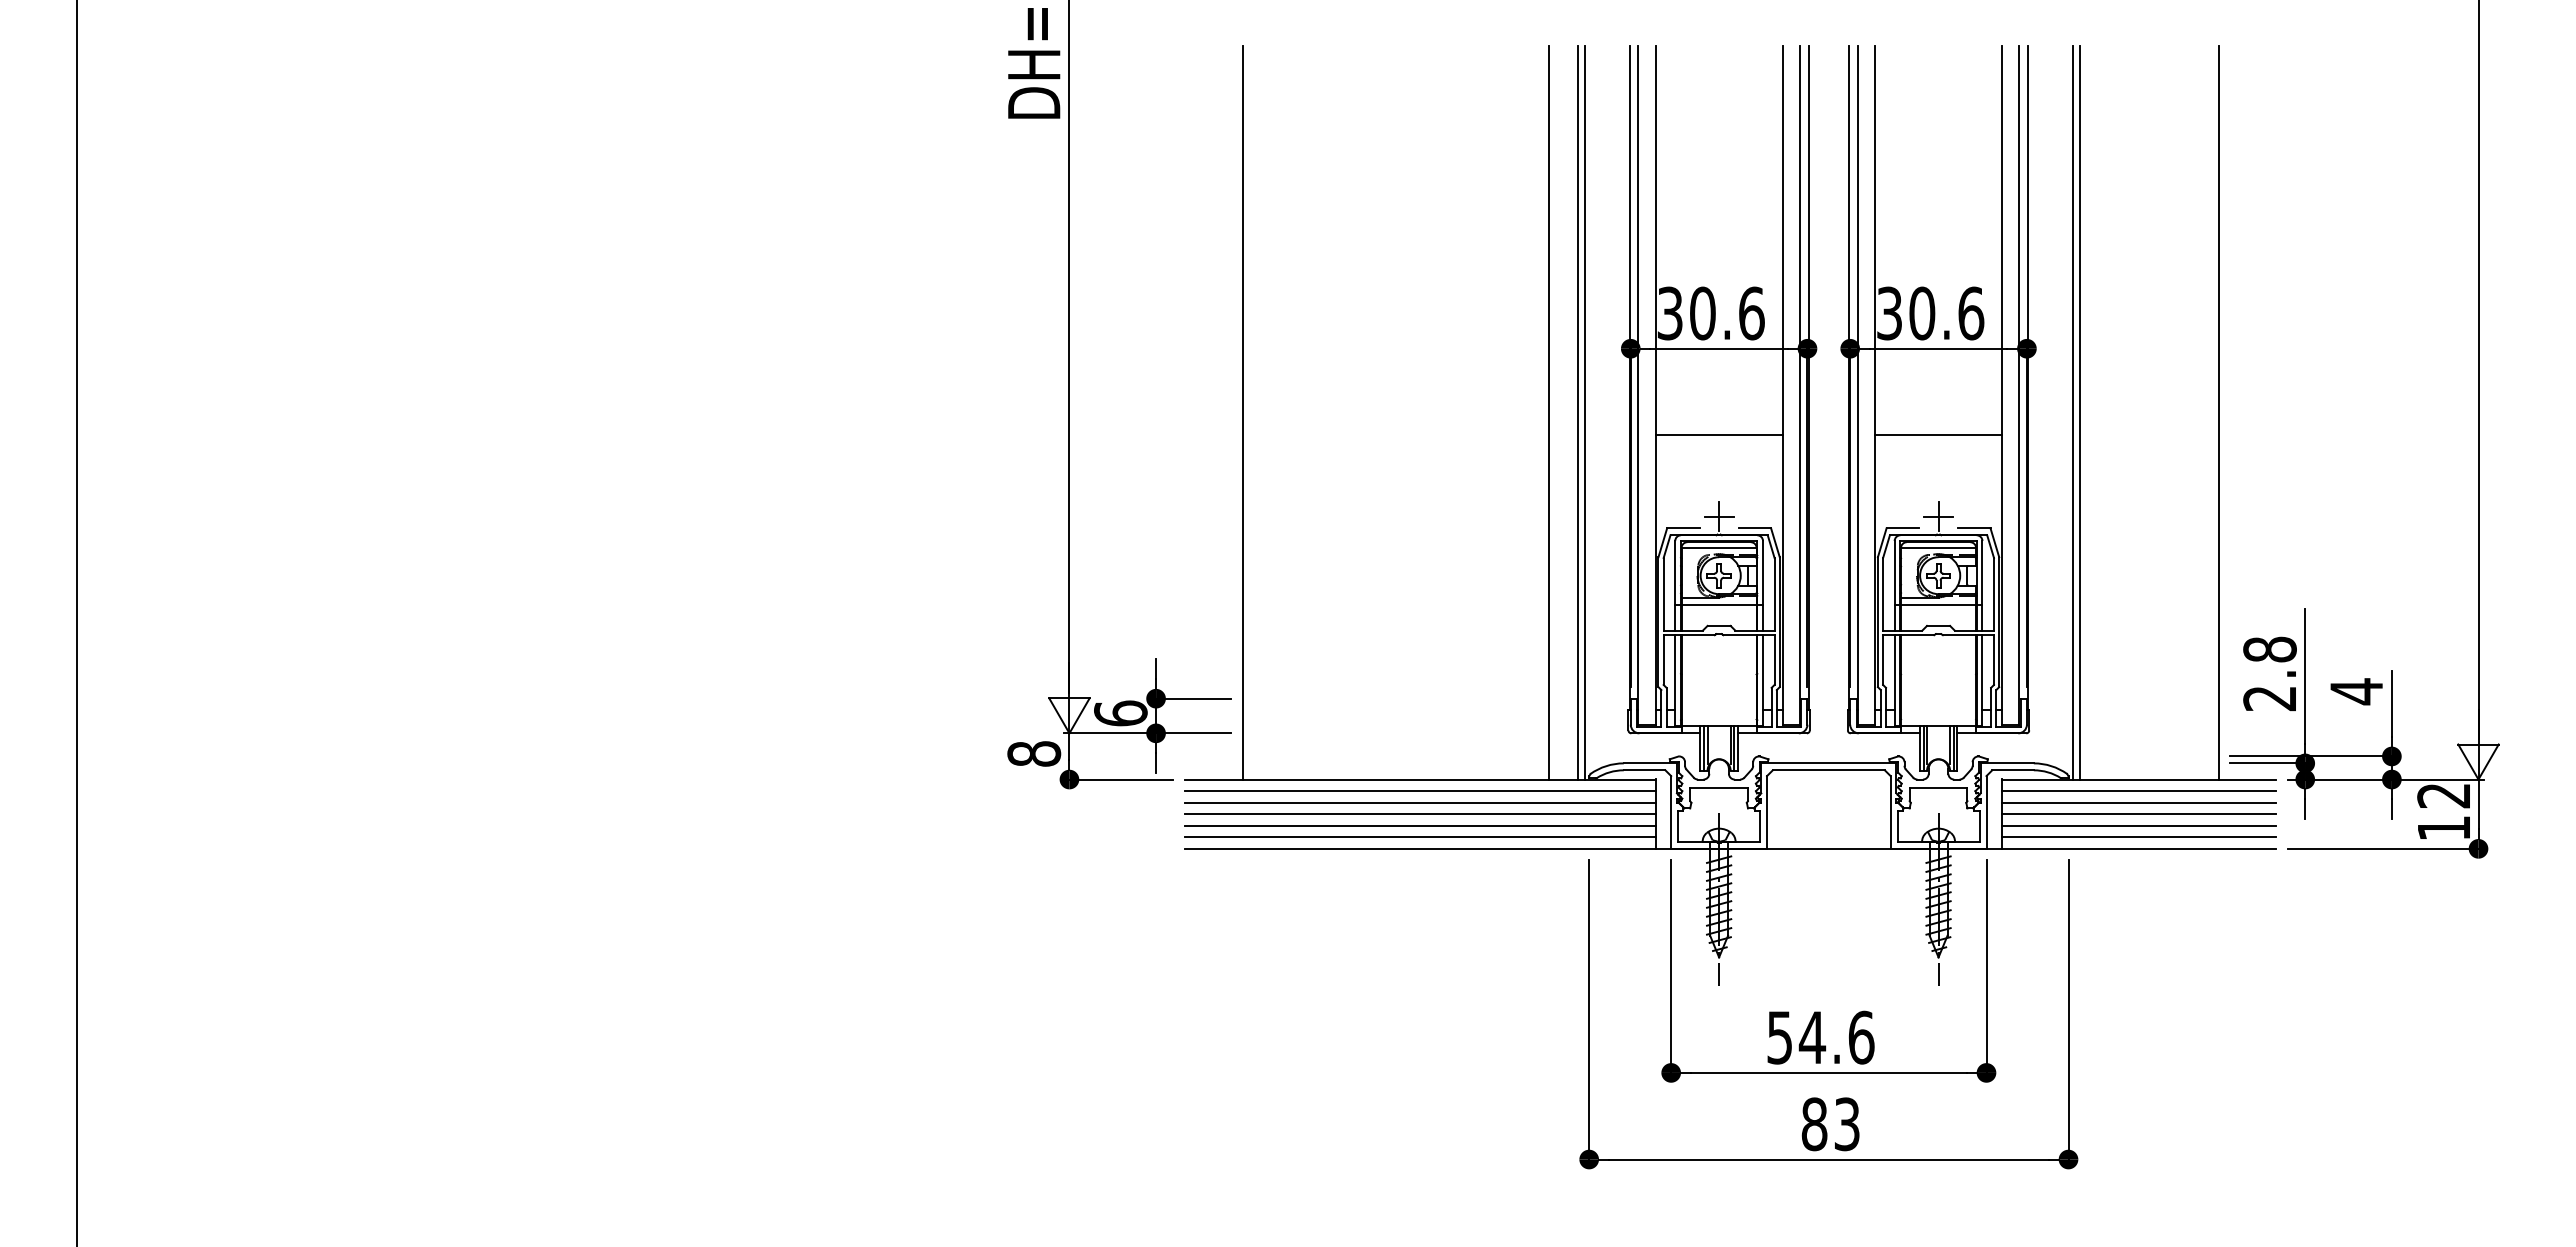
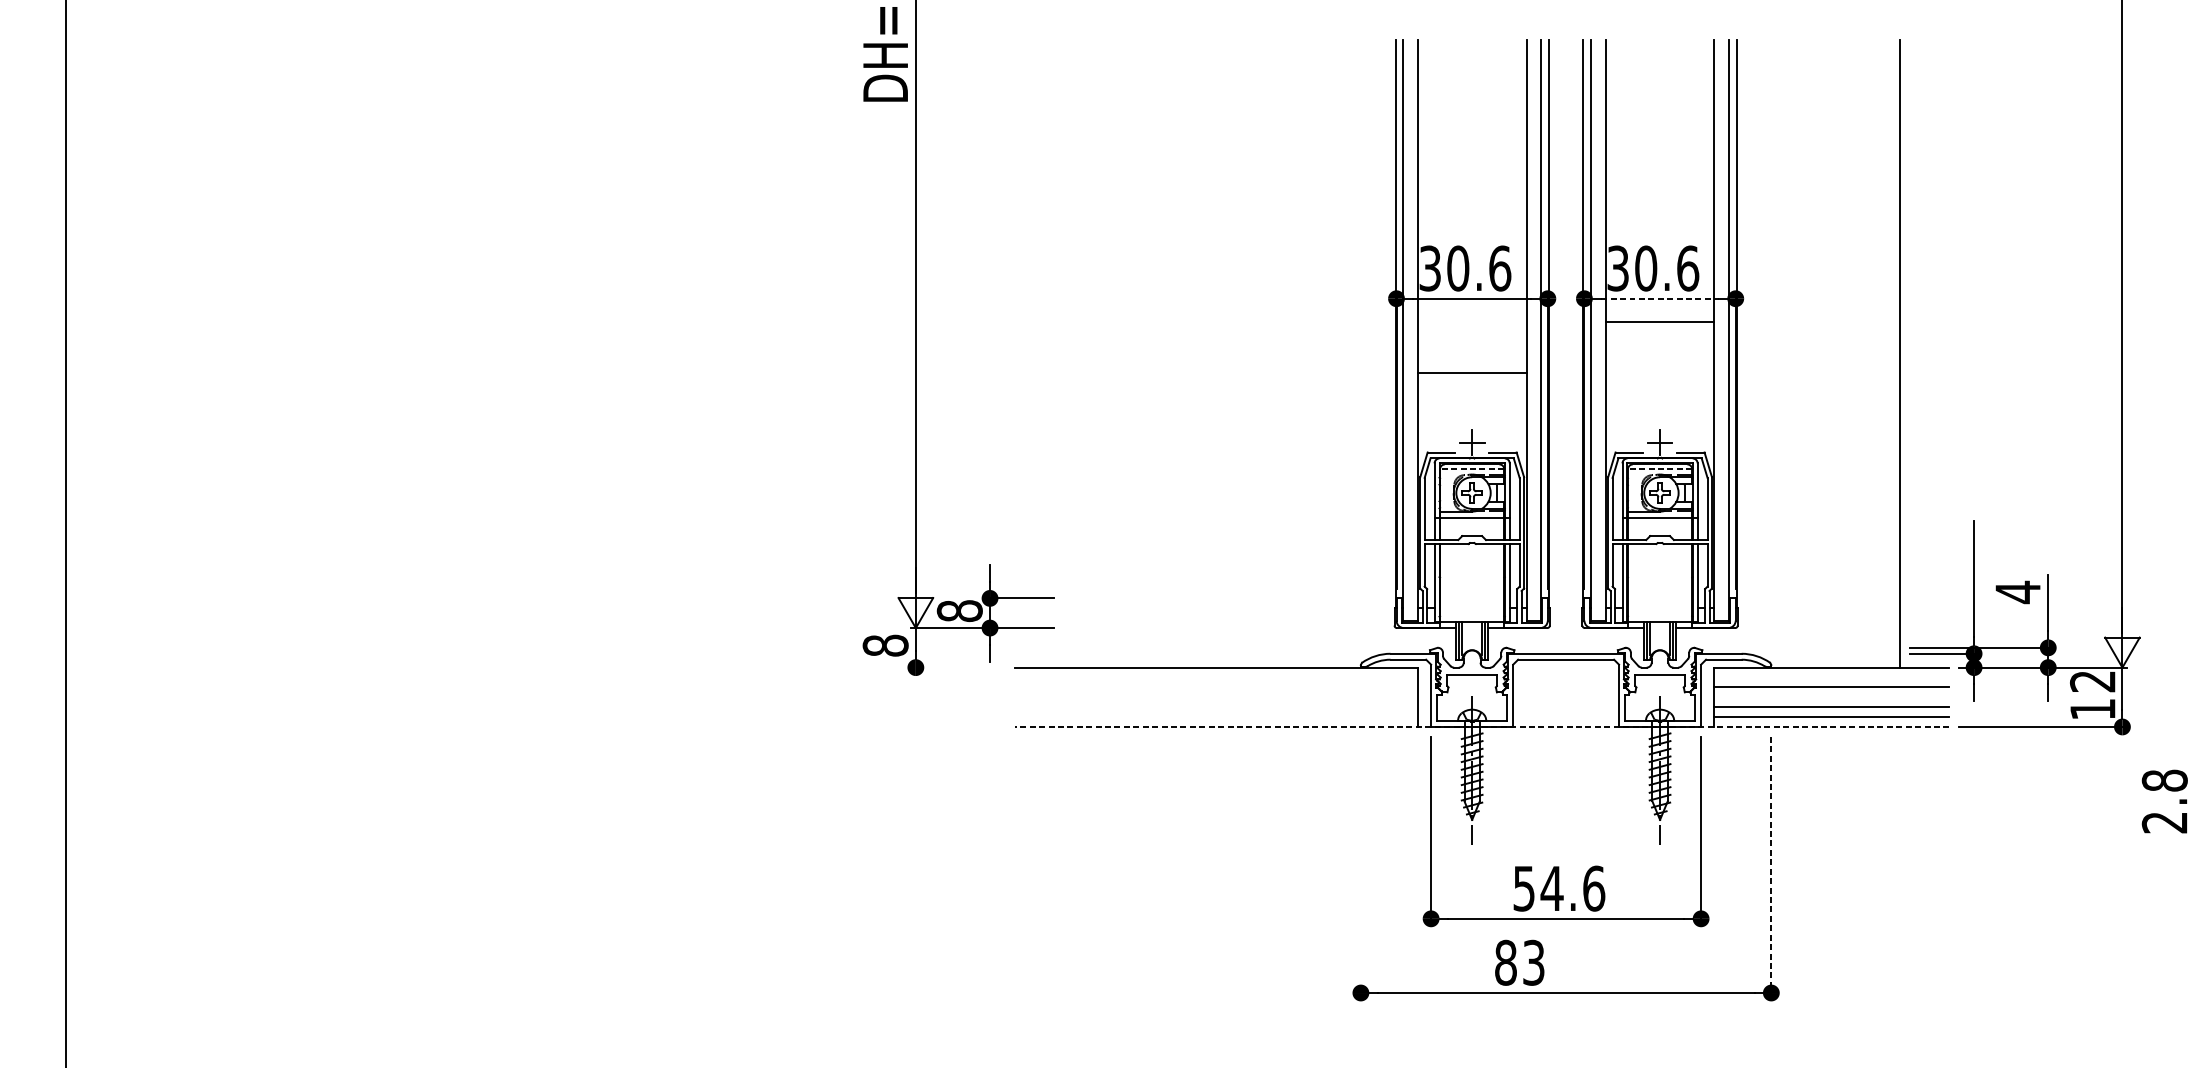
line: (1938, 348) -> (1660, 298), solid -> dashed
line: (1242, 412) -> (1064, 353), removed
line: (1548, 412) -> (1326, 353), removed
line: (1577, 412) -> (1350, 353), removed
line: (1584, 412) -> (1356, 353), removed
line: (2073, 412) -> (1775, 353), removed
line: (2080, 412) -> (1781, 353), removed
line: (1938, 435) -> (1660, 321), moved
line: (1719, 547) -> (1472, 468), solid -> dashed
line: (1938, 547) -> (1660, 468), solid -> dashed
text: (2269, 673) -> (2164, 801), moved
text: (1120, 713) -> (959, 611), 6 -> 8
line: (1118, 779) -> (957, 667), removed
line: (1419, 791) -> (1215, 677), removed
line: (2139, 791) -> (1832, 677), removed
line: (1419, 802) -> (1215, 687), removed
line: (1419, 814) -> (1215, 697), removed
line: (2139, 814) -> (1832, 697), removed
line: (1419, 825) -> (1215, 706), removed
line: (1419, 837) -> (1215, 717), removed
line: (1730, 848) -> (1481, 726), solid -> dashed
line: (1589, 1012) -> (1361, 867), removed
line: (2068, 1013) -> (1771, 867), solid -> dashed
text: (1830, 1124) -> (1519, 963), moved

